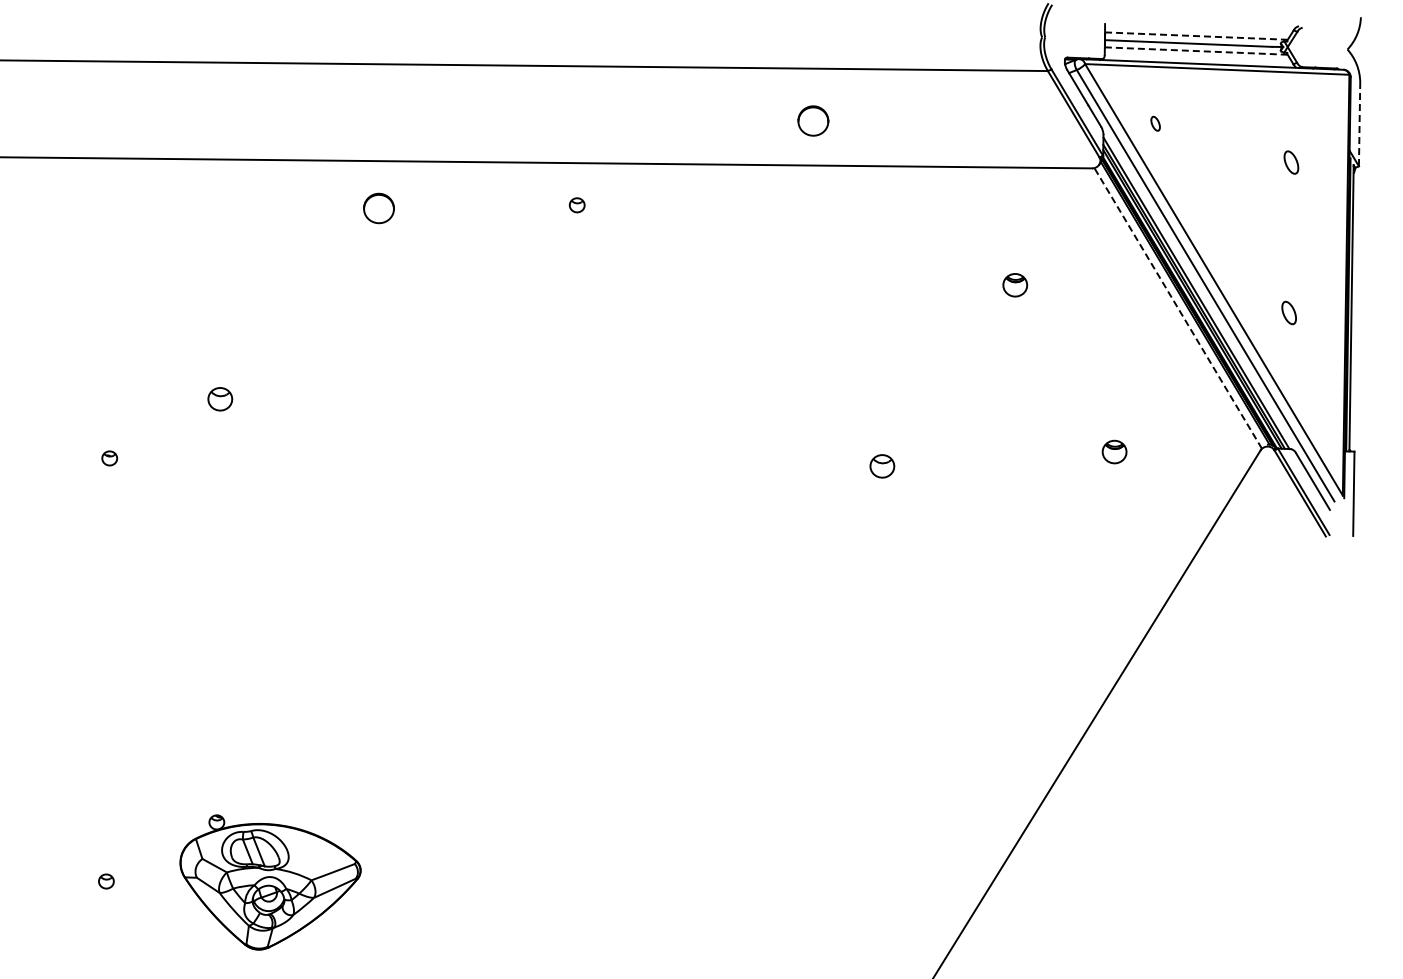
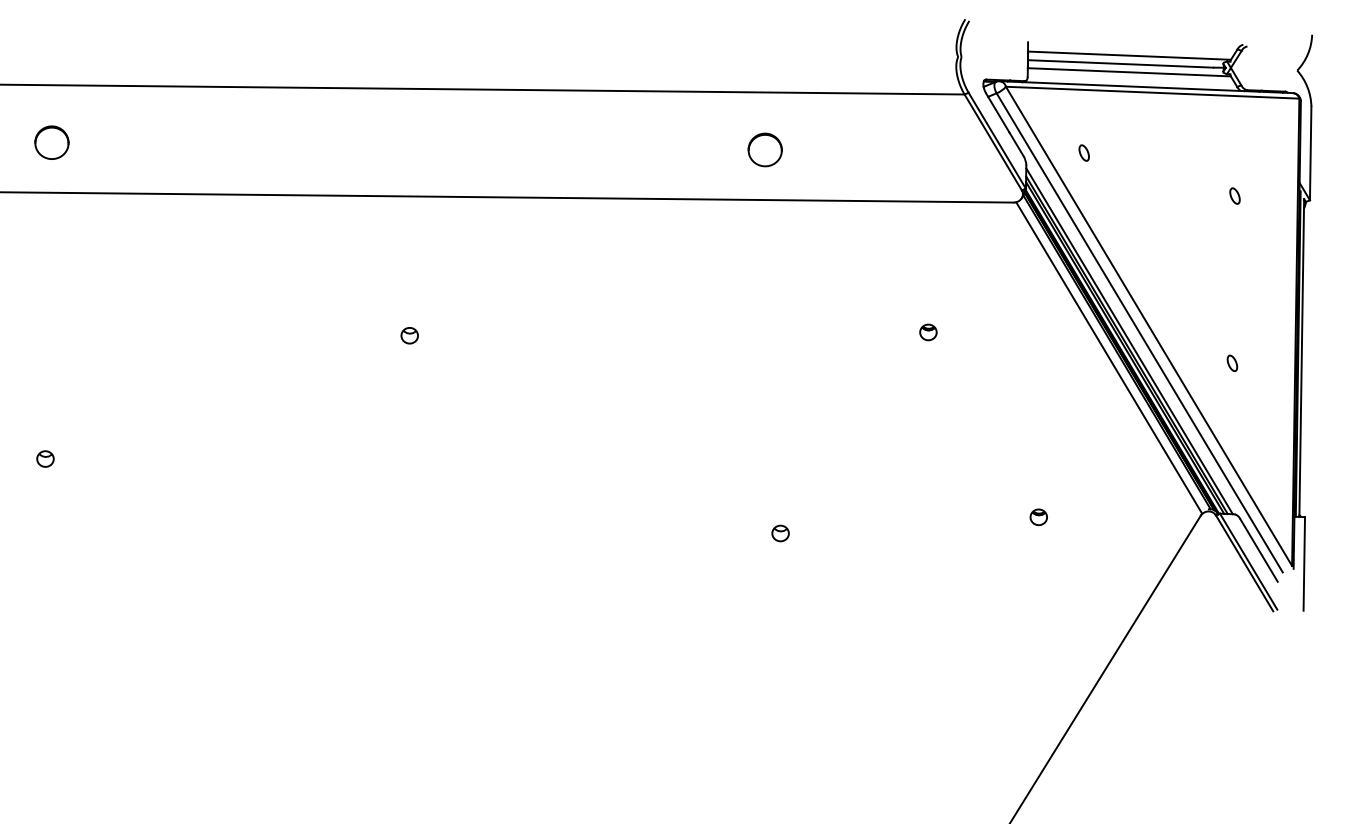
line: (1196, 36) -> (1129, 56), dashed -> solid
line: (1196, 51) -> (1129, 72), dashed -> solid
part: (813, 120) -> (765, 149), moved
line: (1359, 124) -> (1310, 153), dashed -> solid
part: (1291, 162) -> (1235, 196), size x0.62
part: (576, 205) -> (408, 335), moved
part: (378, 208) -> (51, 142), moved
part: (1015, 285) -> (928, 332), size x0.62
line: (1177, 307) -> (1108, 357), dashed -> solid
part: (1288, 313) -> (1231, 363), size x0.62
part: (219, 399) -> (44, 459), size x0.62
part: (1114, 451) -> (1038, 516), size x0.62
part: (881, 466) -> (779, 533), size x0.62

